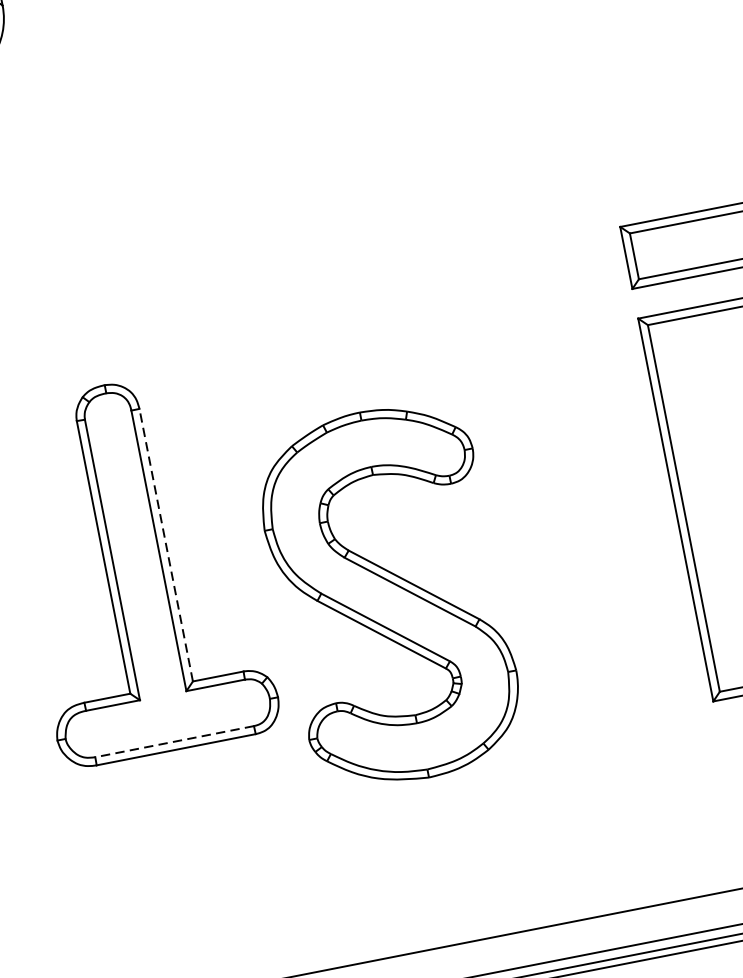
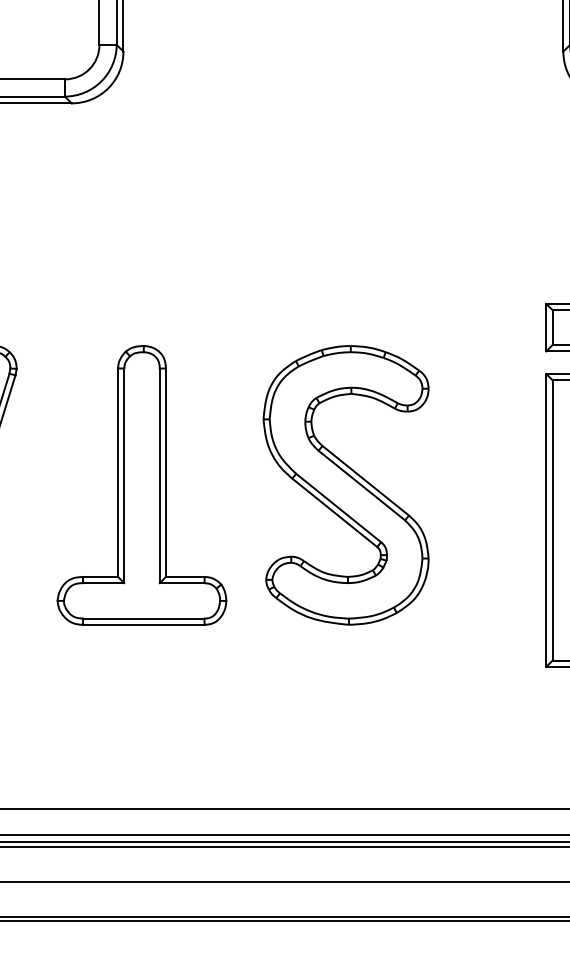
line: (165, 545) -> (165, 472), dashed -> solid
part: (388, 596) -> (345, 485), moved
line: (174, 741) -> (143, 618), dashed -> solid

